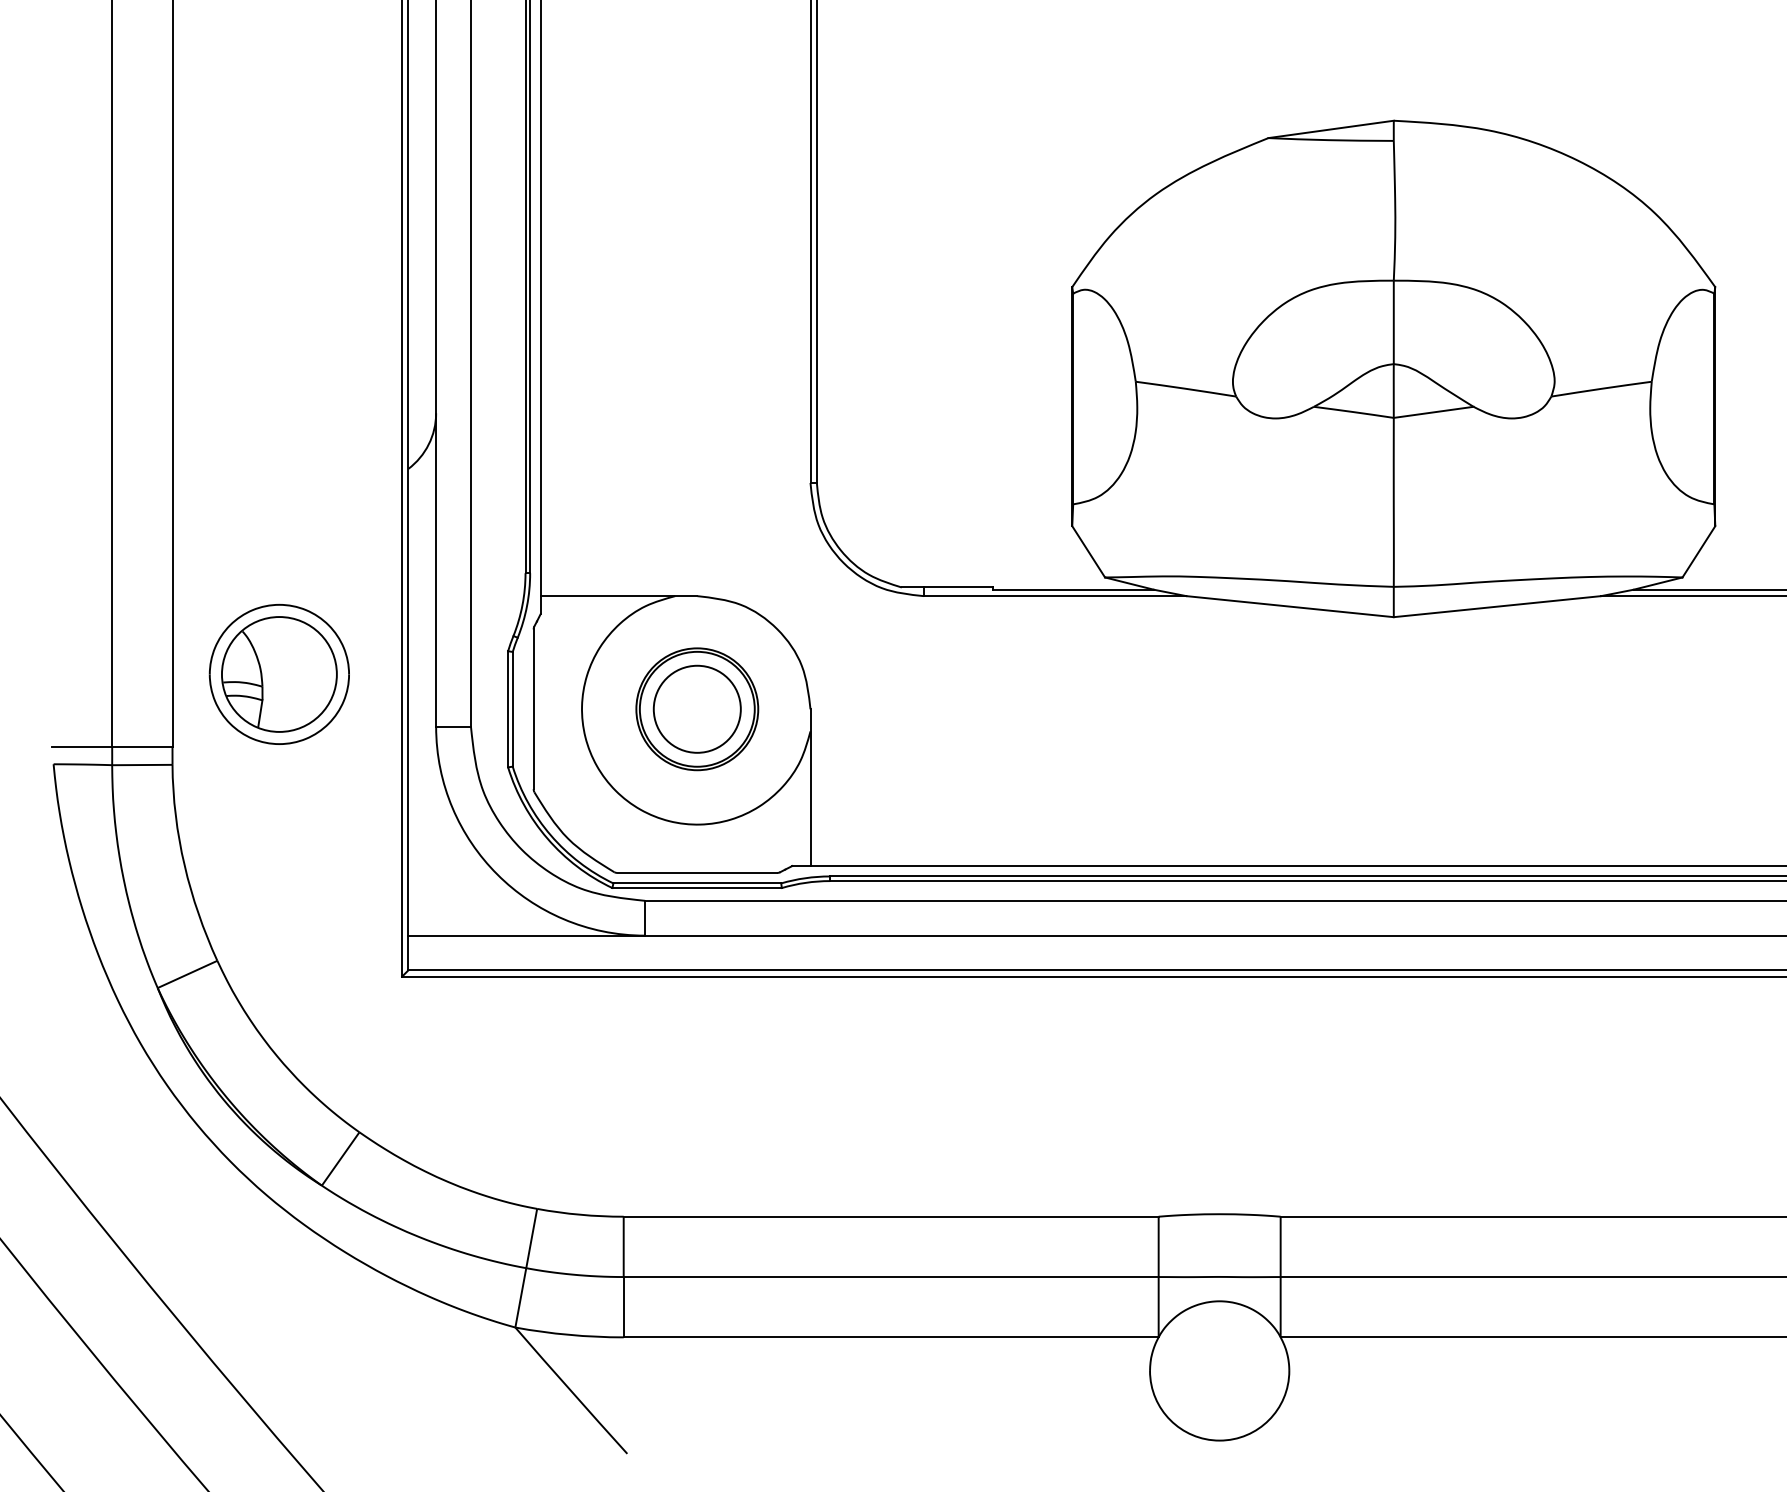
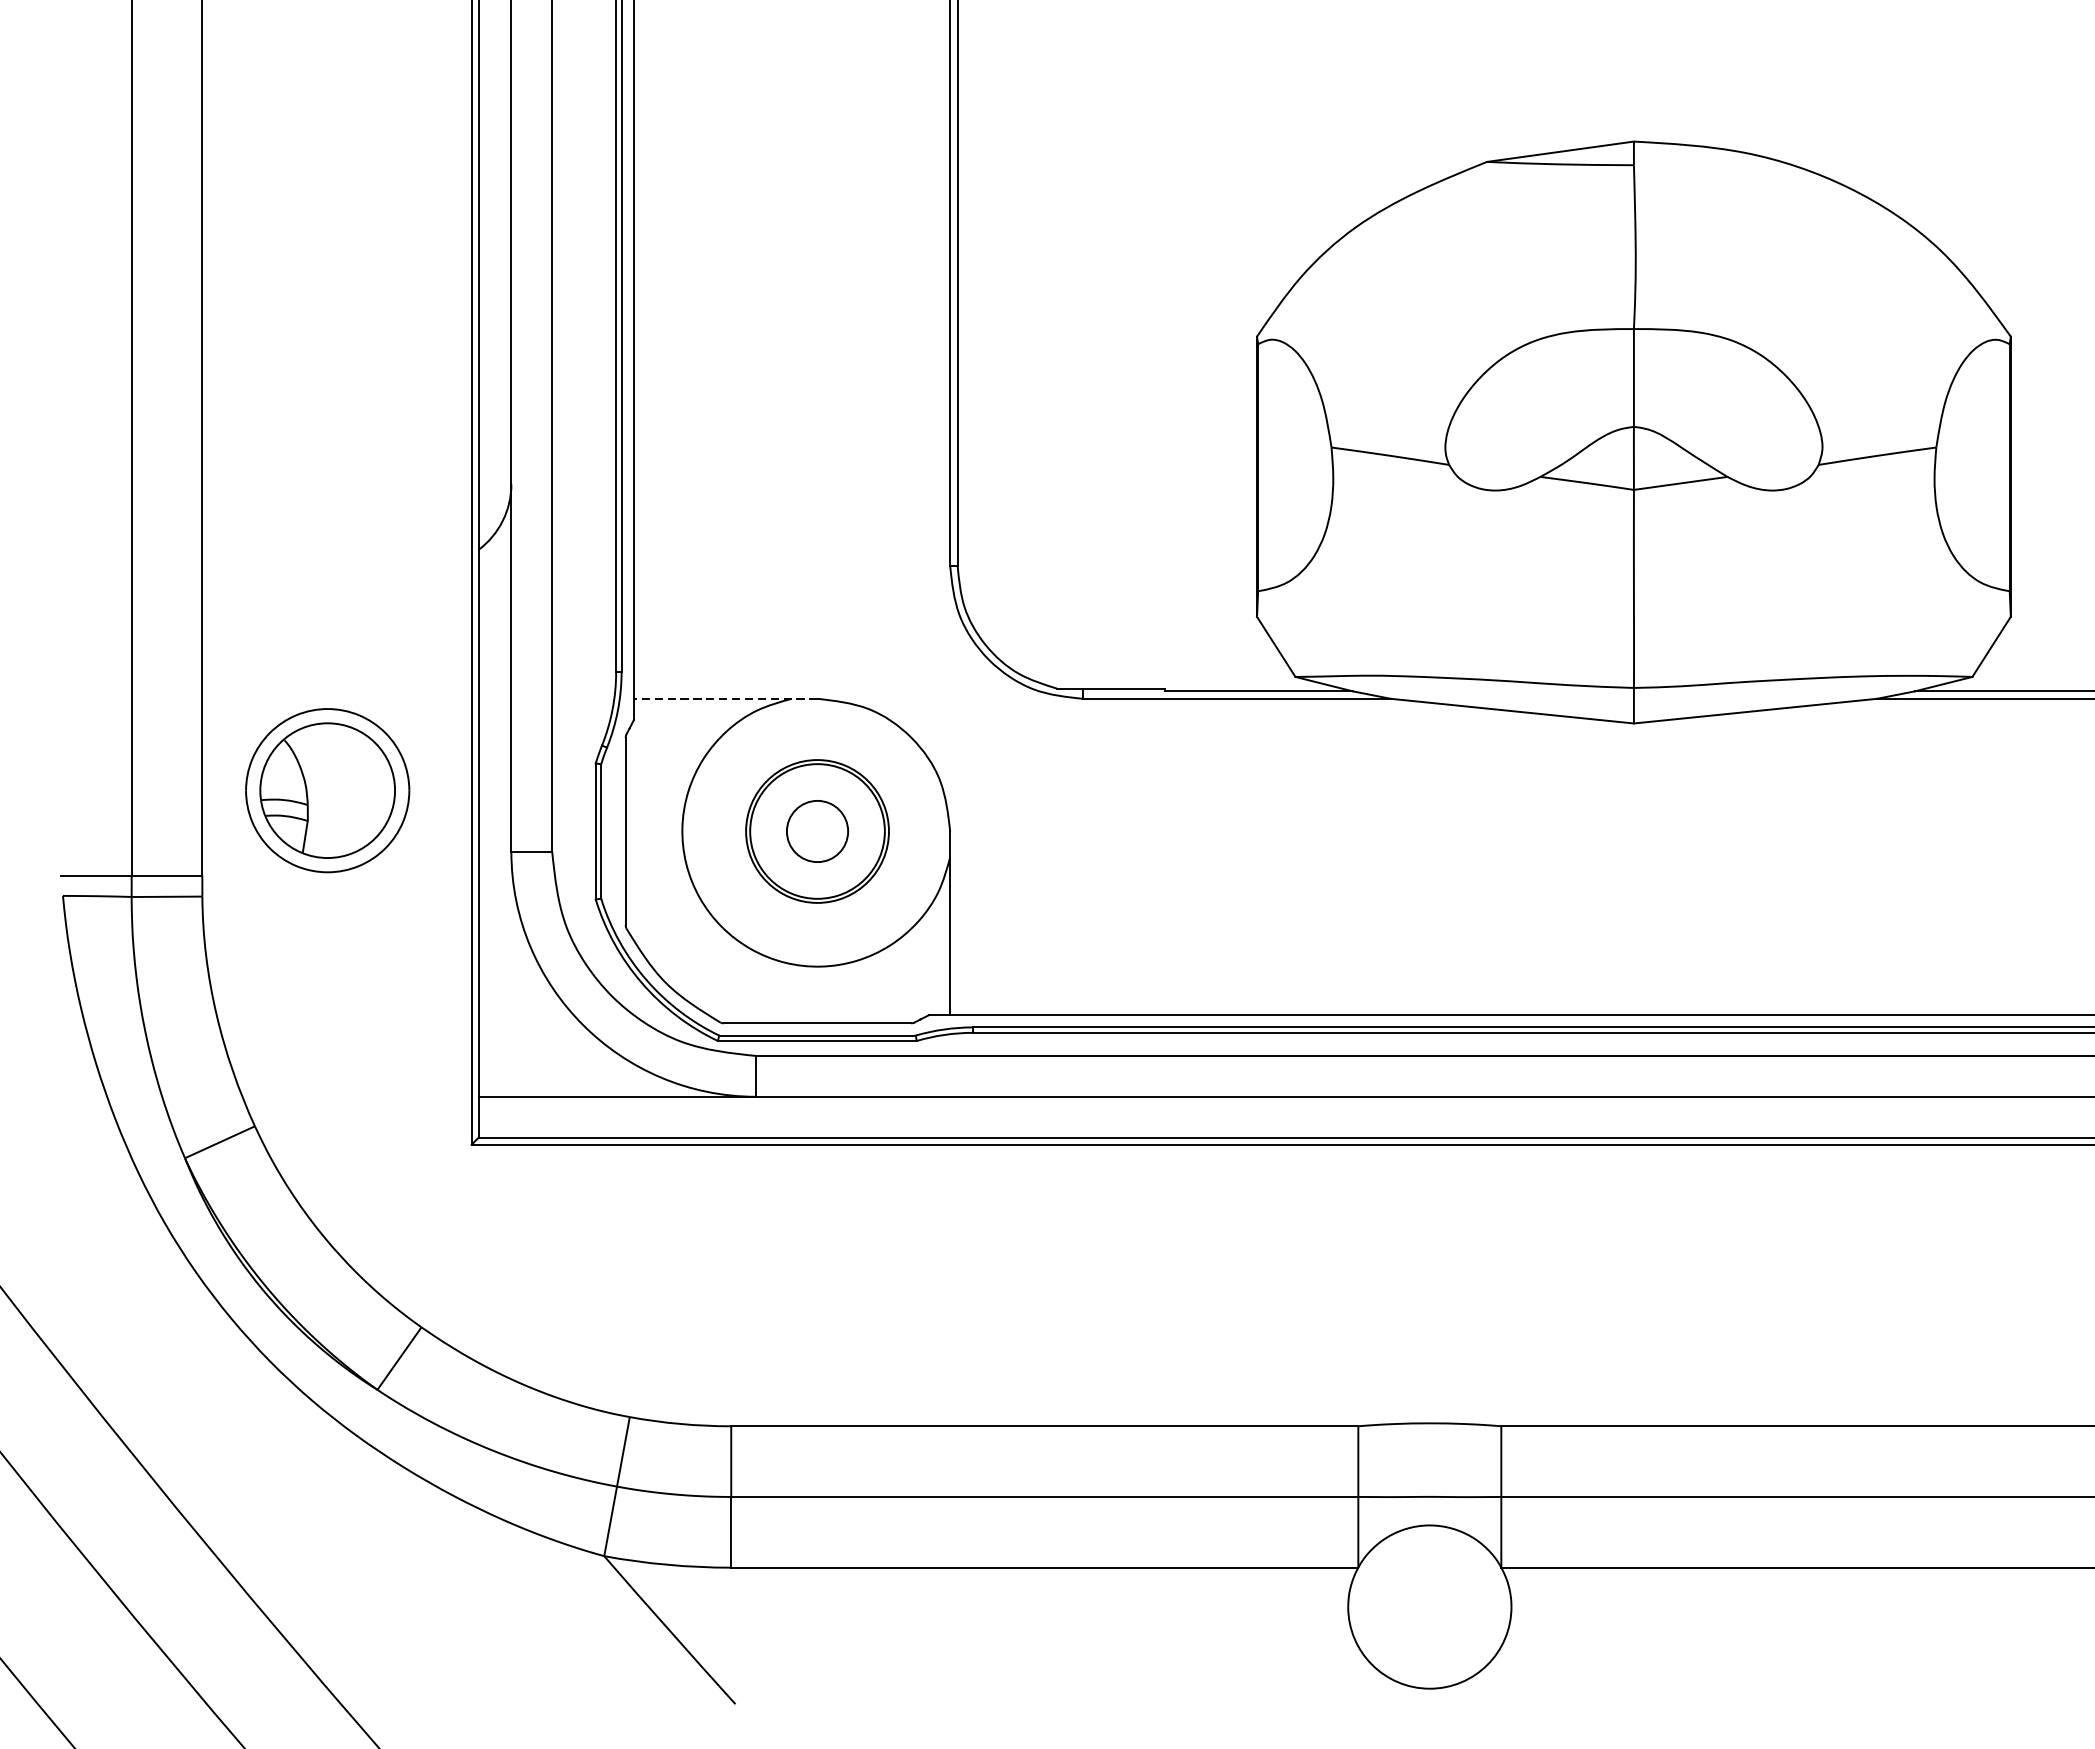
line: (618, 596) -> (725, 699), solid -> dashed
circle: (696, 708) -> (816, 830), size x0.6

